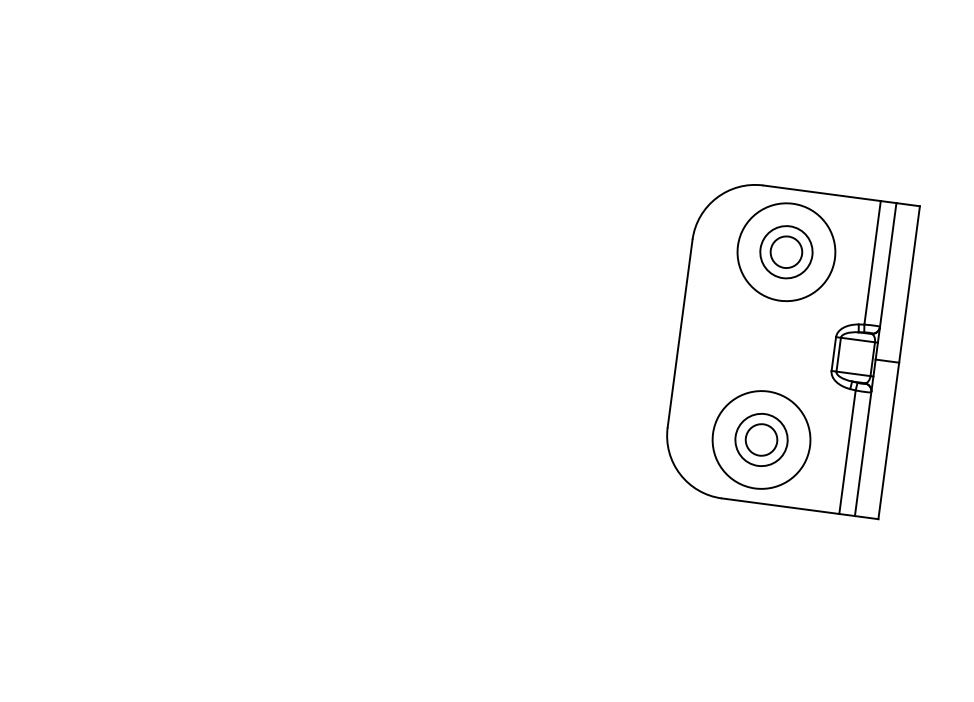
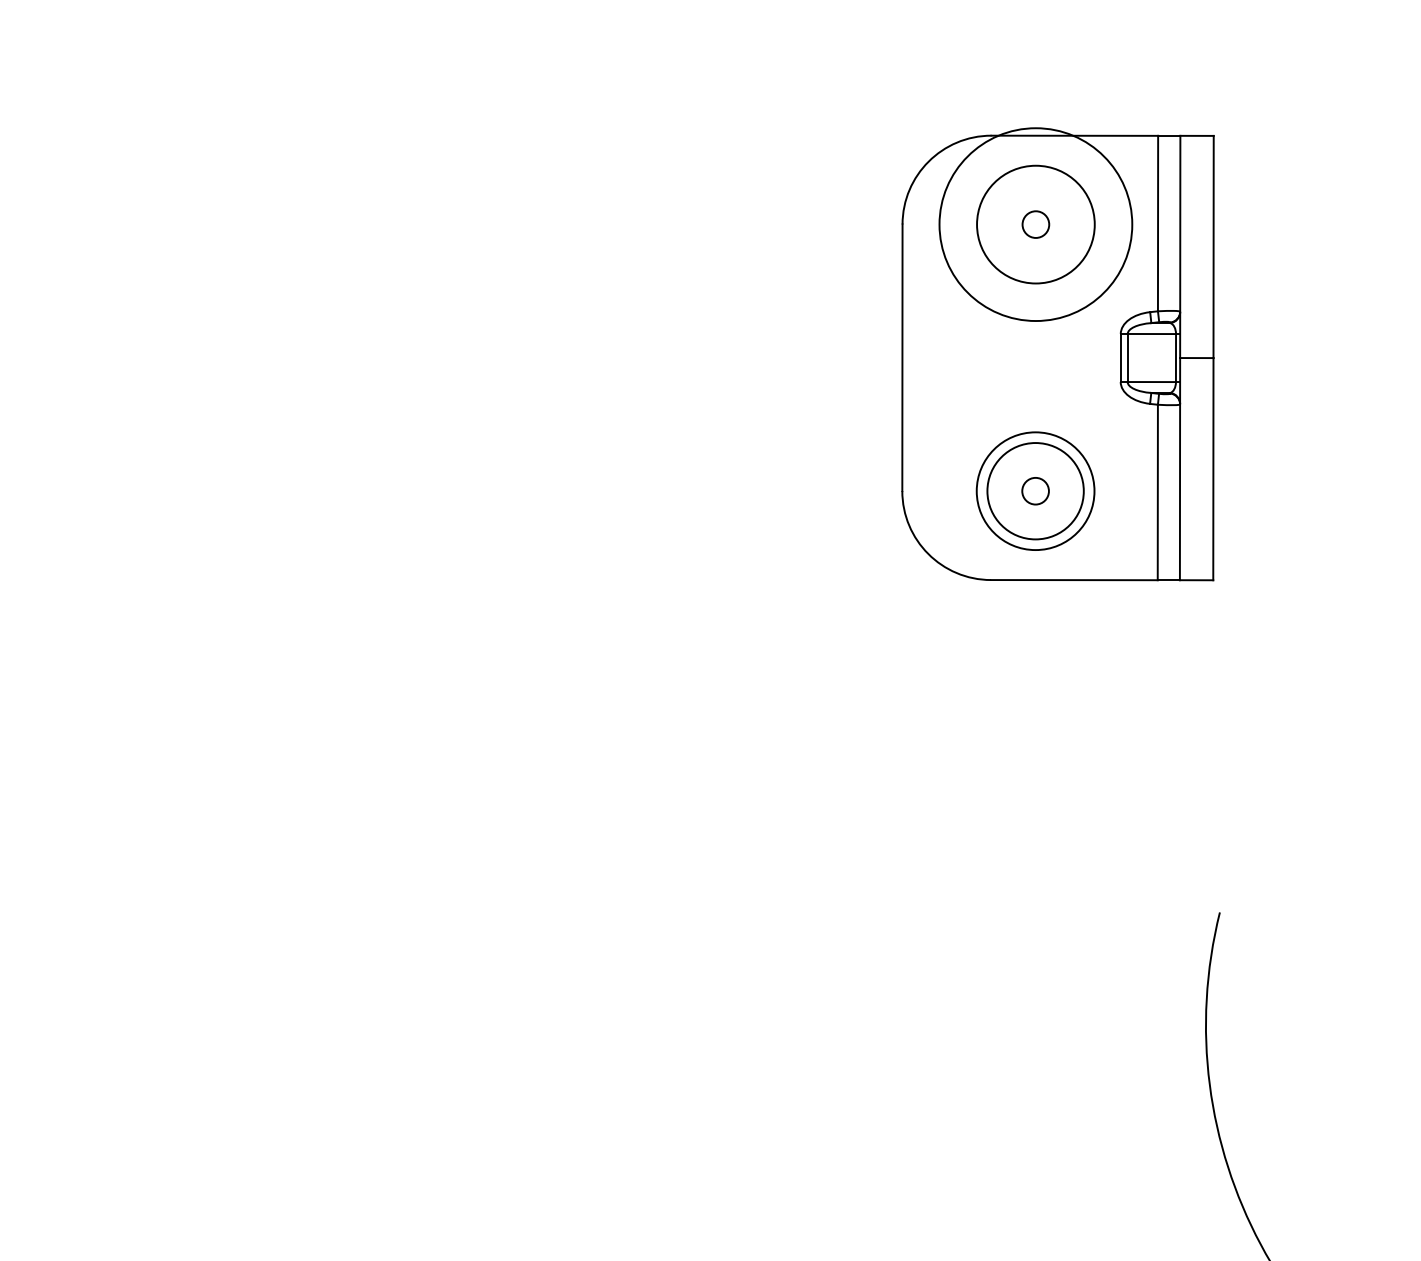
circle: (786, 252) -> (1035, 224), size x0.6
circle: (786, 252) -> (1035, 224), size x1.4
circle: (786, 252) -> (1035, 224), size x1.6
circle: (761, 439) -> (1035, 490), size x0.6
circle: (761, 440) -> (1035, 491), size x0.7
circle: (761, 440) -> (1035, 491), size x1.6

